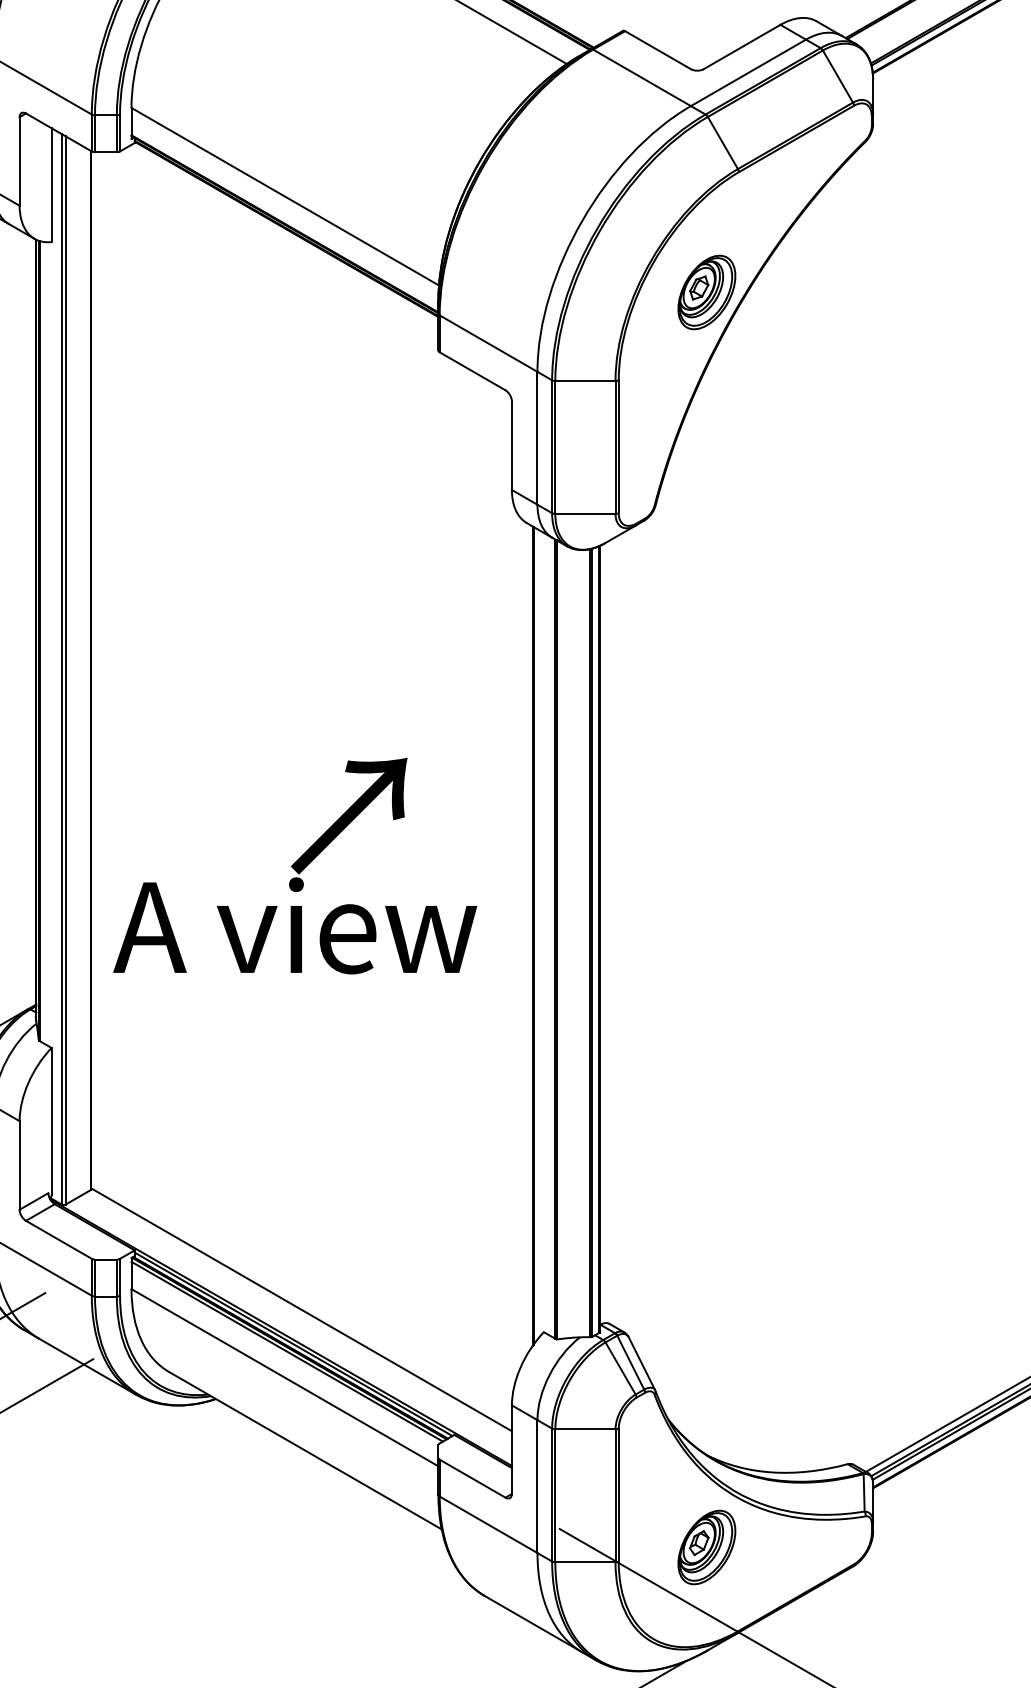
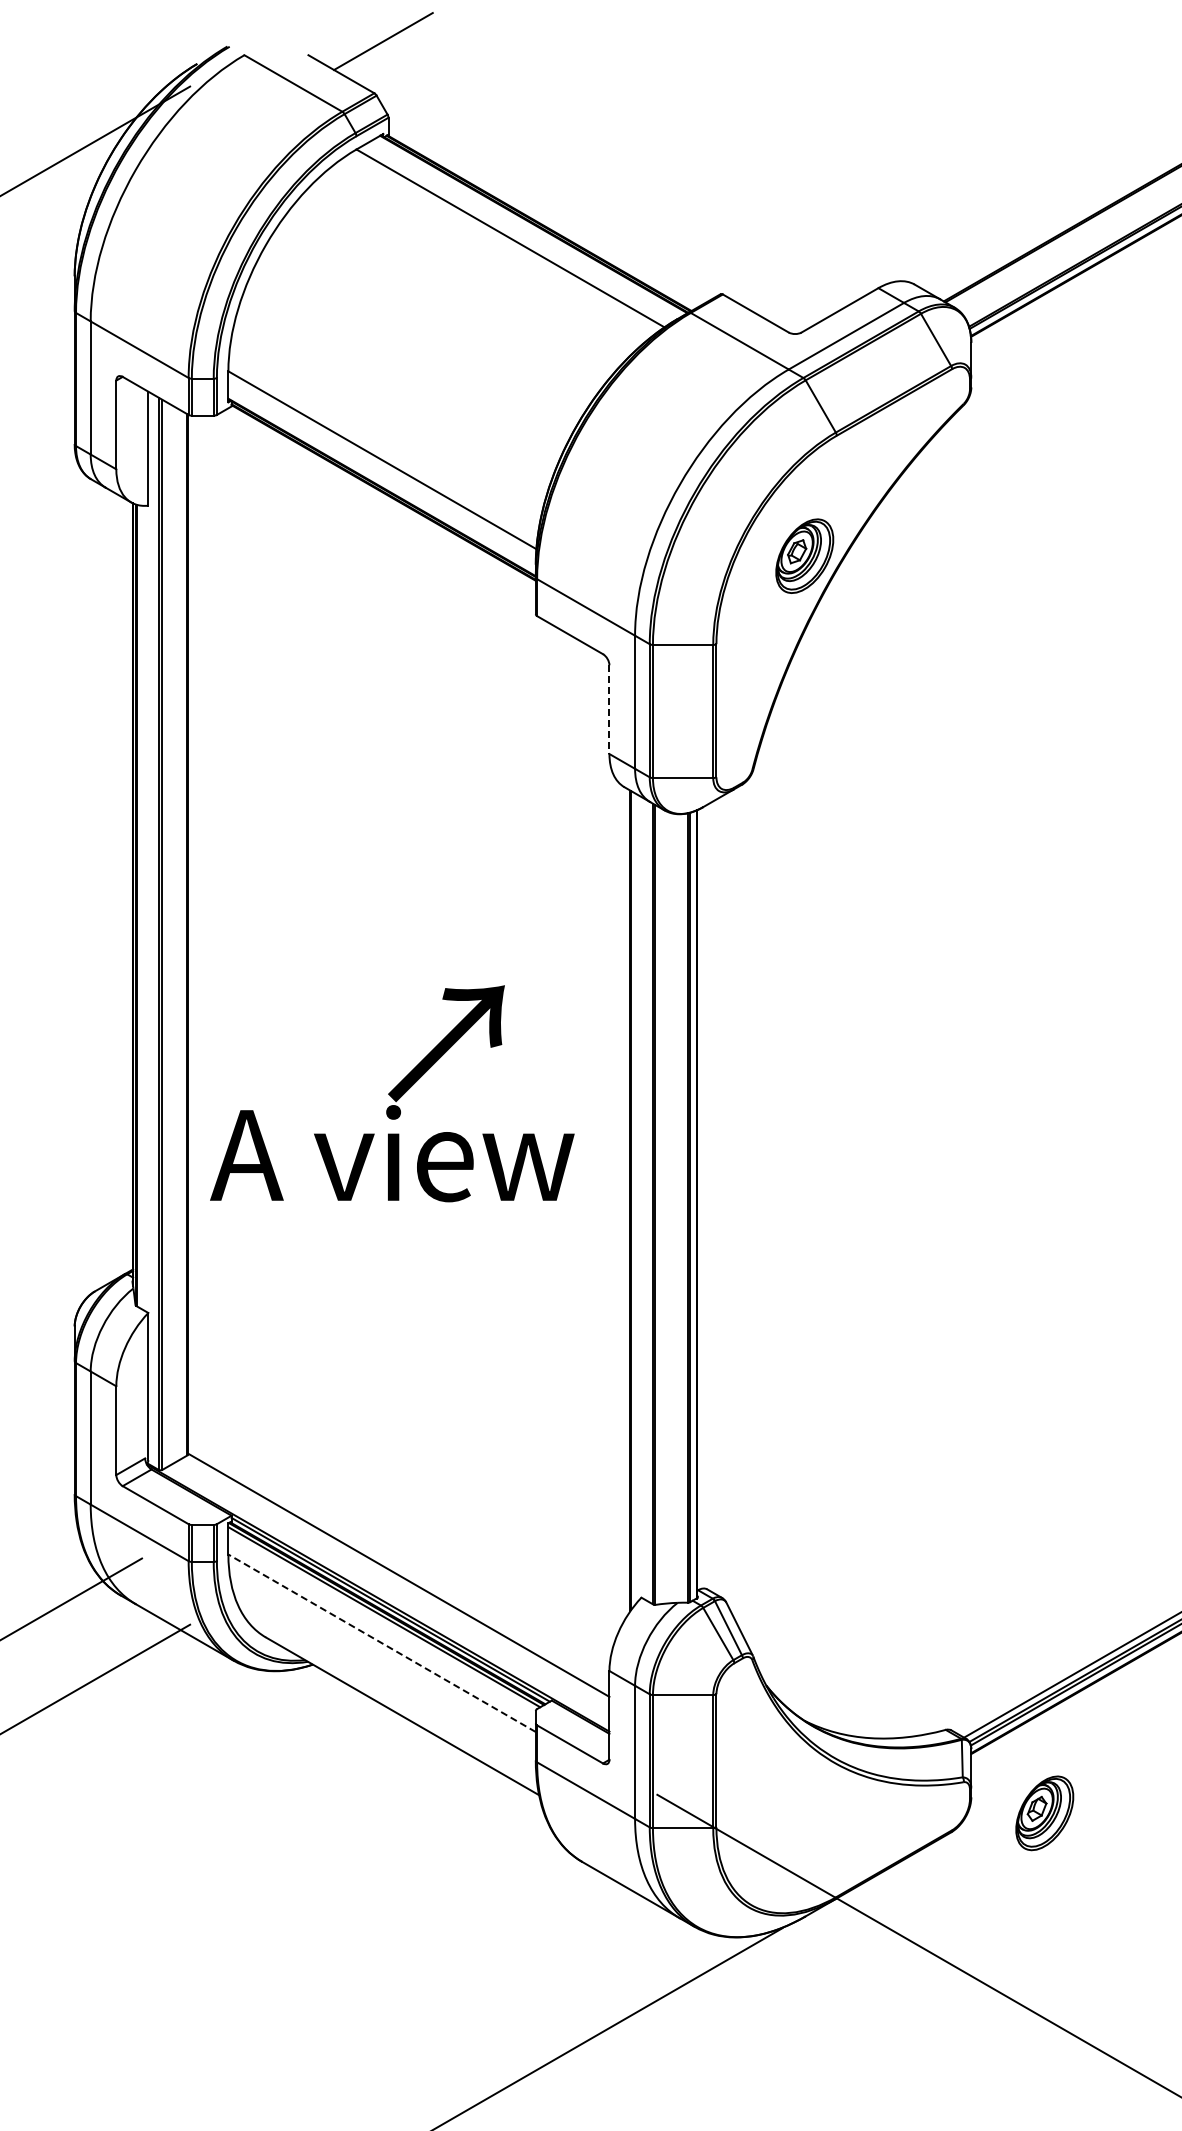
line: (511, 446) -> (609, 710), solid -> dashed
text: (295, 865) -> (392, 1093), moved
line: (284, 1377) -> (381, 1643), solid -> dashed
part: (706, 1547) -> (1044, 1813), moved

